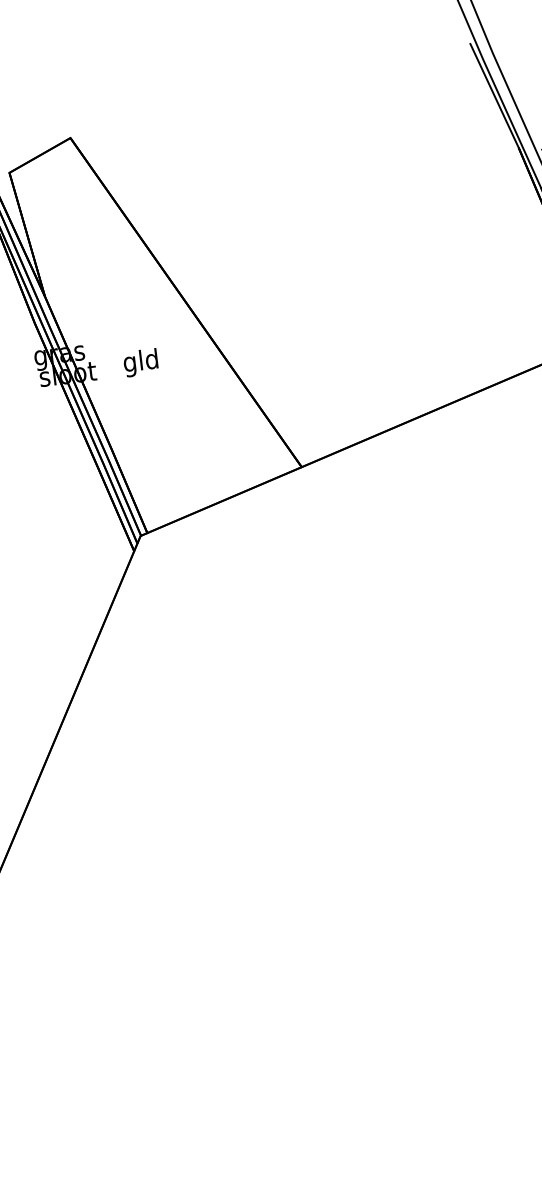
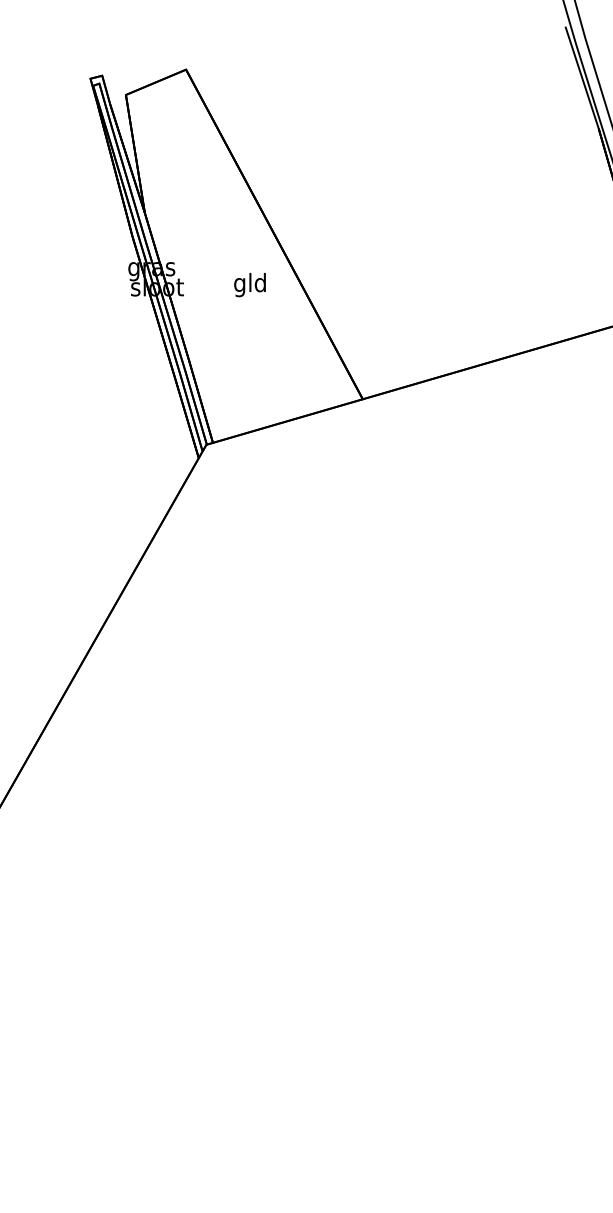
text: (140, 363) -> (249, 285), moved

